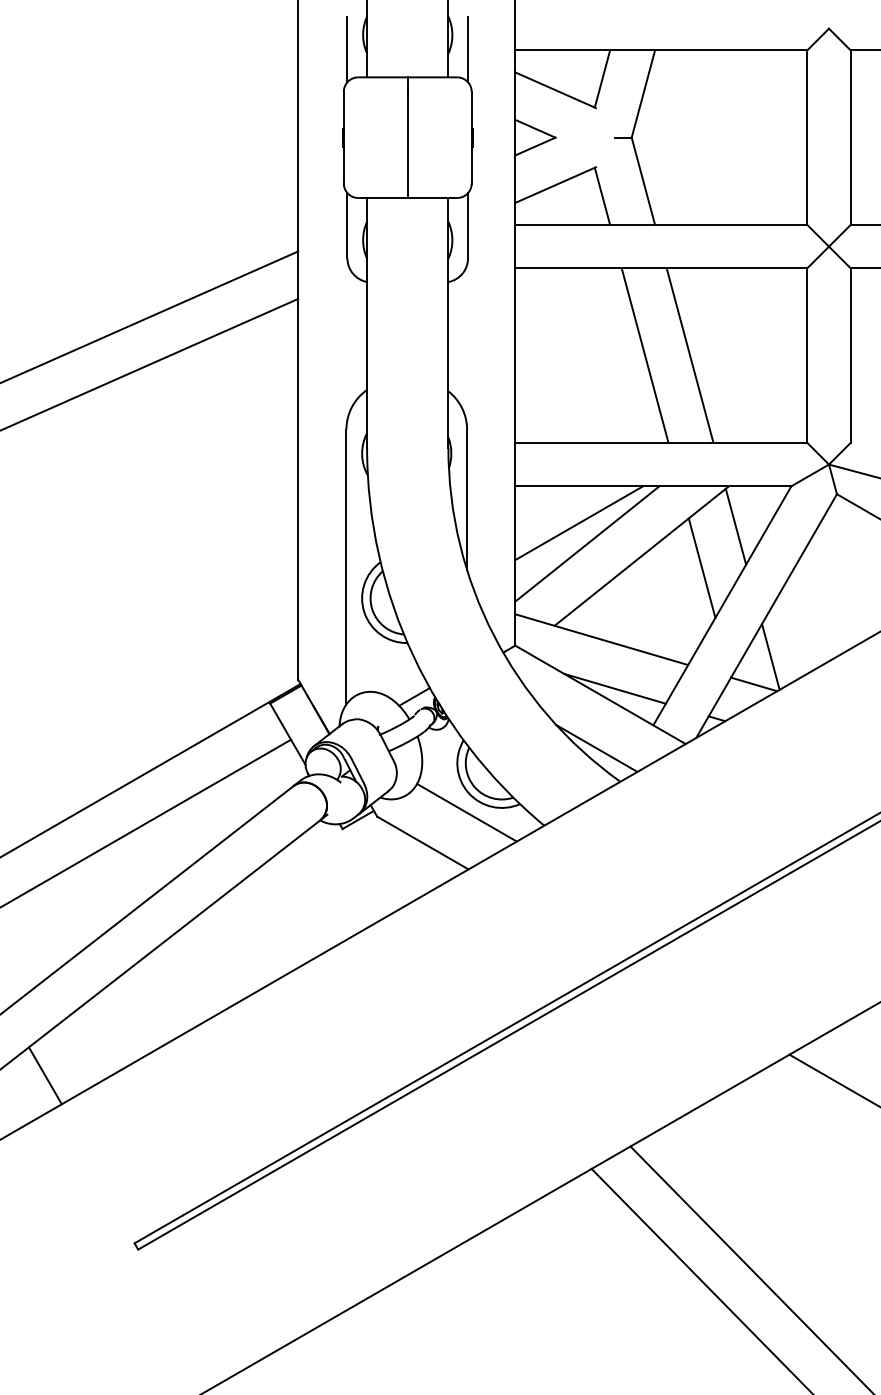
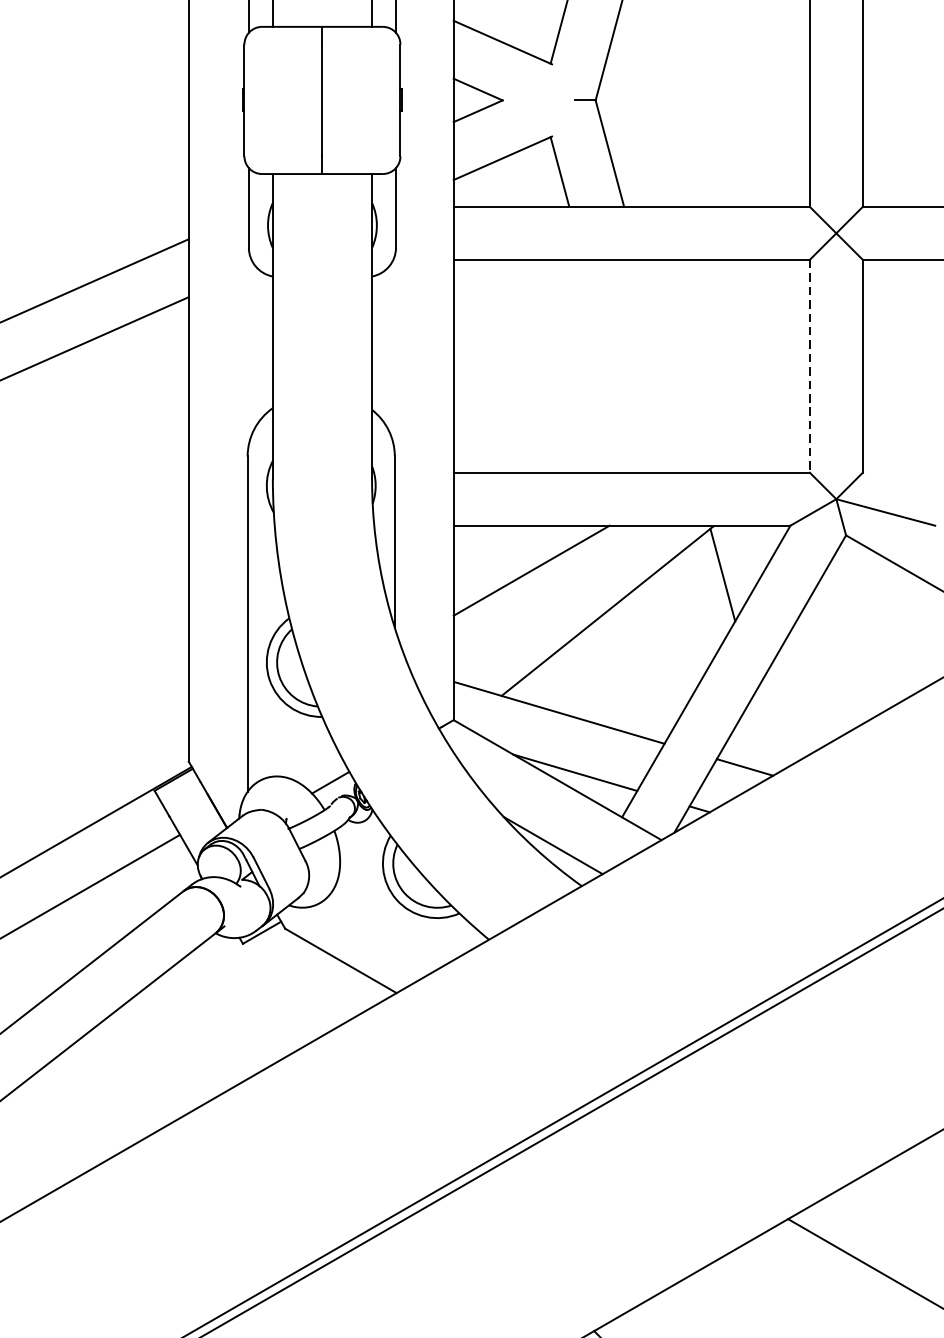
line: (644, 355) -> (611, 366), removed
line: (689, 355) -> (666, 366), removed
line: (807, 356) -> (810, 367), solid -> dashed
line: (587, 543) -> (541, 595), removed
line: (701, 567) -> (680, 624), removed
line: (770, 656) -> (764, 733), removed
line: (466, 812) -> (394, 923), removed

